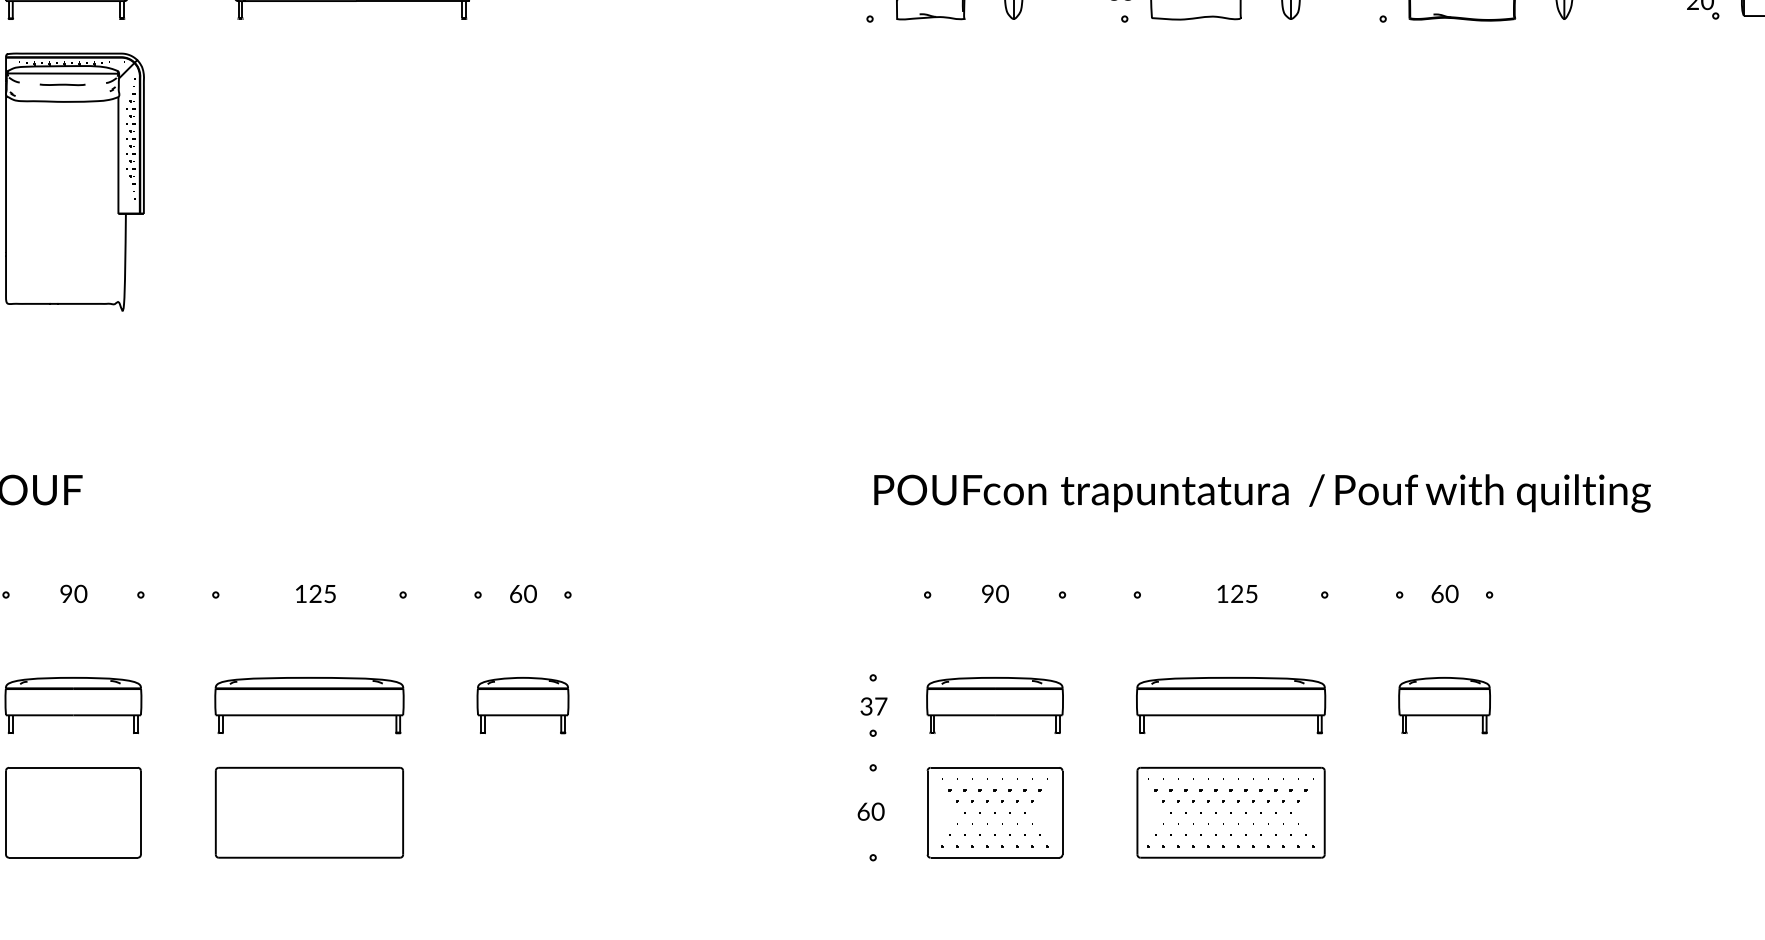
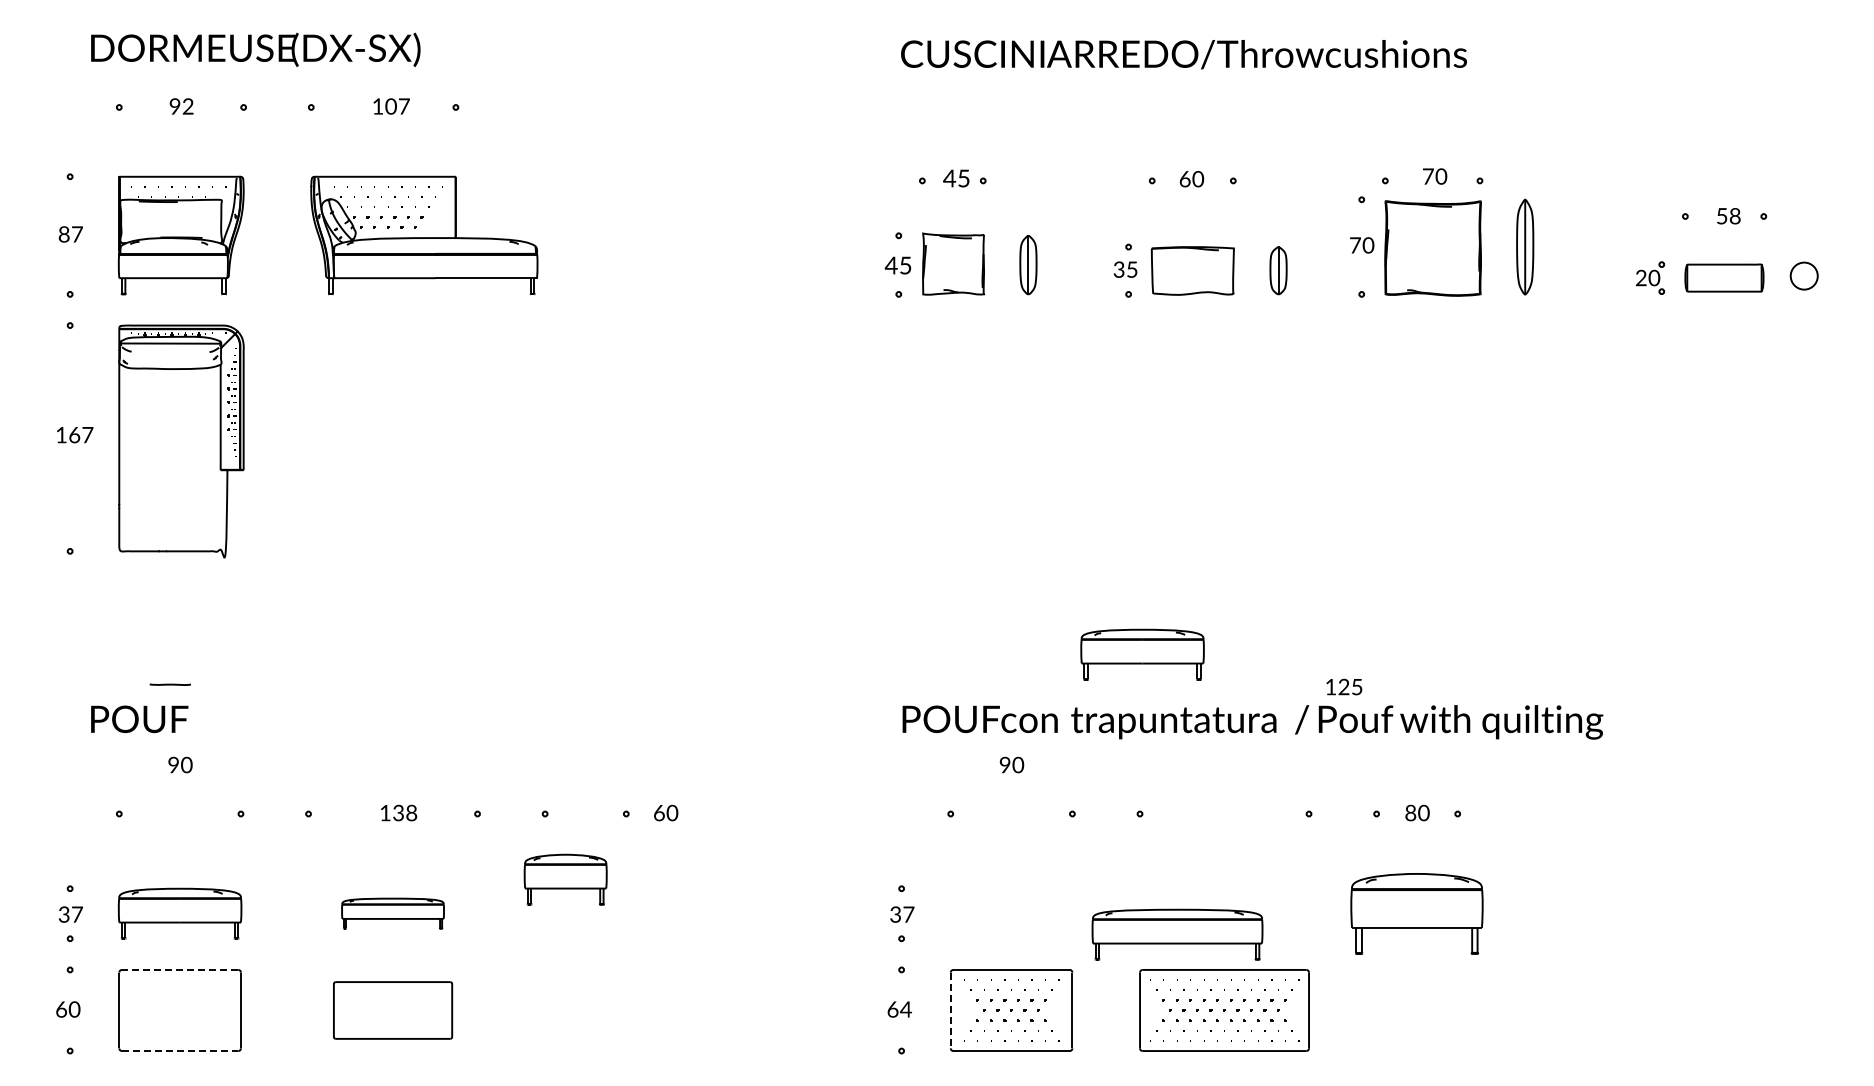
line: (61, 84) -> (169, 684), moved
text: (73, 593) -> (180, 764), moved
text: (323, 593) -> (405, 812), 125 -> 138
text: (523, 593) -> (666, 812), moved
text: (994, 593) -> (1011, 764), moved
text: (1237, 593) -> (1344, 686), moved
text: (1437, 593) -> (1410, 812), 60 -> 80
part: (308, 705) -> (392, 913), size x0.6
part: (522, 705) -> (565, 879), moved
part: (994, 705) -> (1142, 654), moved
part: (1231, 705) -> (1177, 934), moved
part: (1444, 705) -> (1417, 913), size x1.6
line: (72, 767) -> (179, 969), solid -> dashed
text: (877, 811) -> (905, 1009), 60 -> 64
part: (308, 812) -> (392, 1010), size x0.7
line: (927, 812) -> (950, 1010), solid -> dashed
line: (73, 858) -> (180, 1051), solid -> dashed

